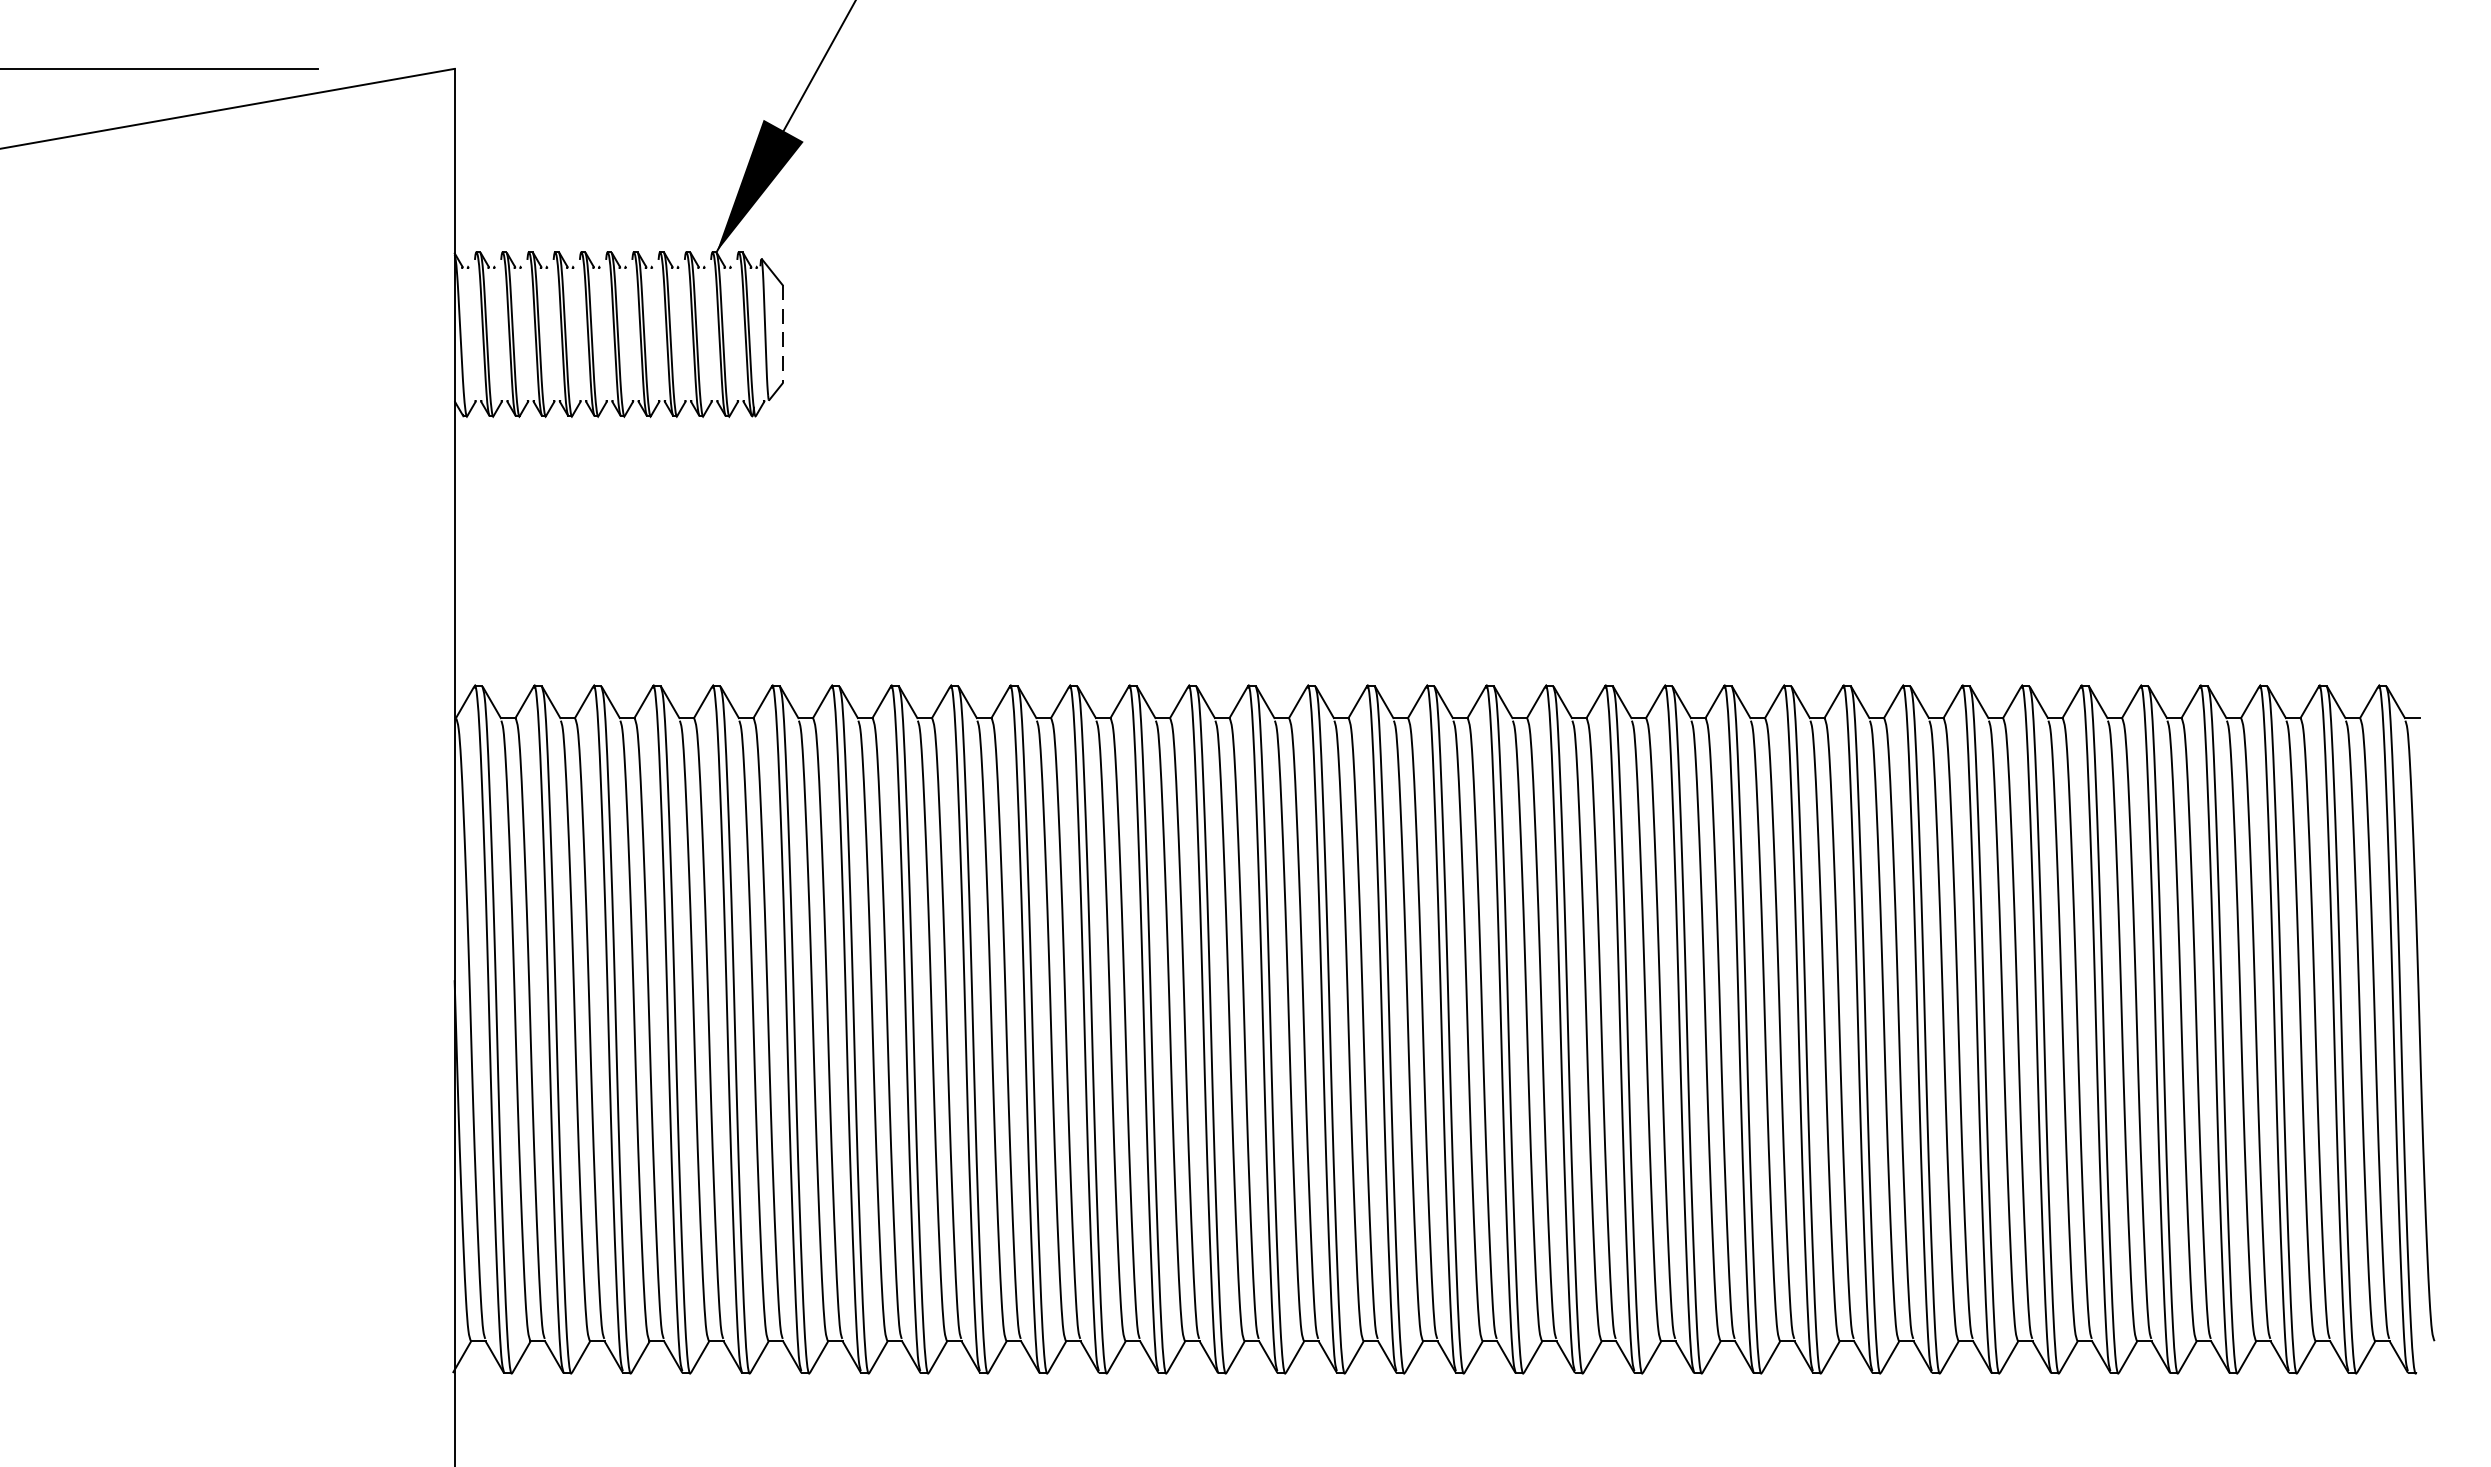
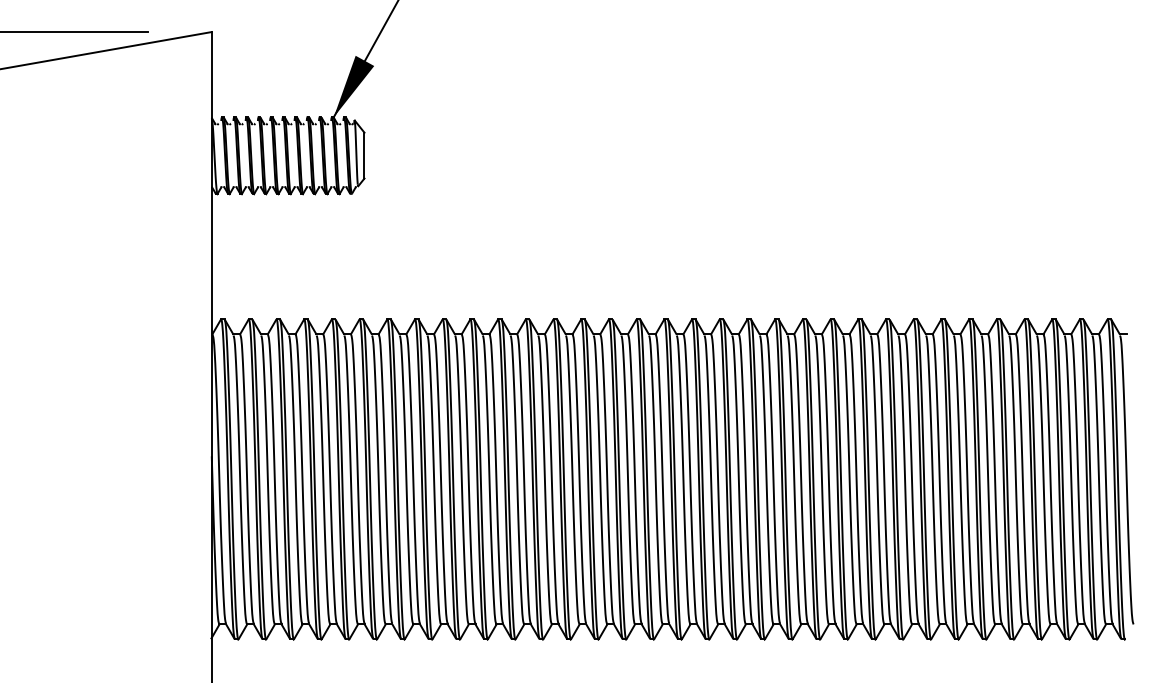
line: (782, 334) -> (364, 155), dashed -> solid

